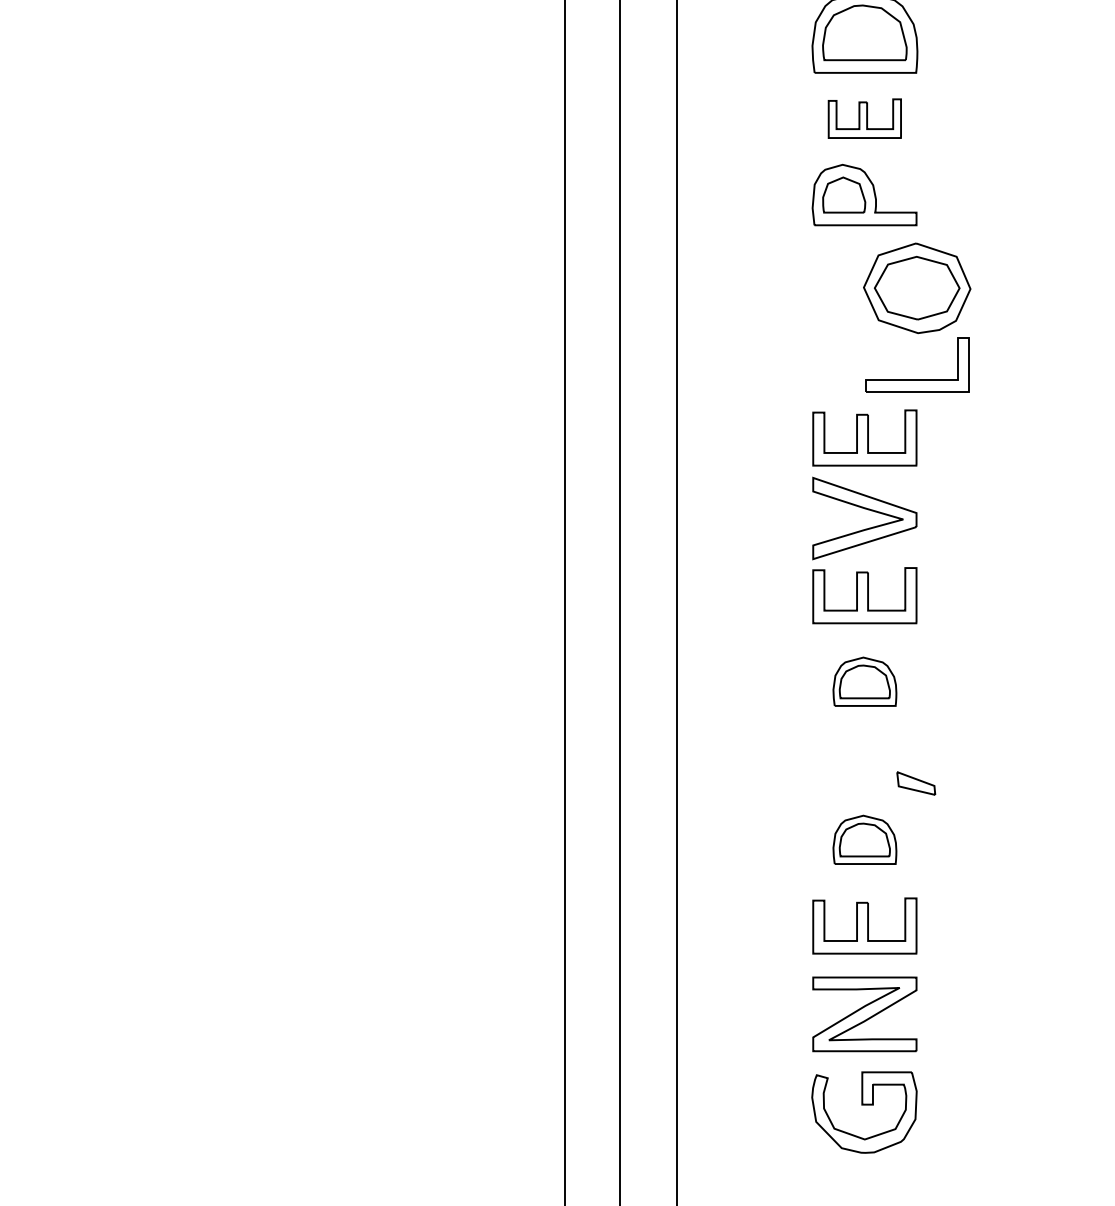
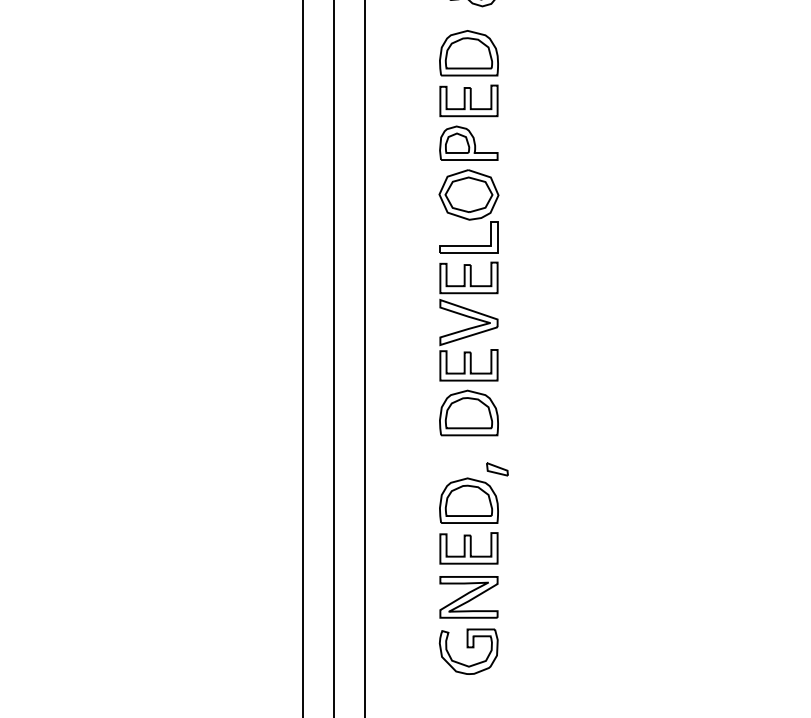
part: (863, 117) -> (468, 100), size x1.43
part: (916, 318) -> (468, 211), moved
part: (863, 680) -> (468, 412), size x1.67
part: (863, 839) -> (468, 500), size x1.67

